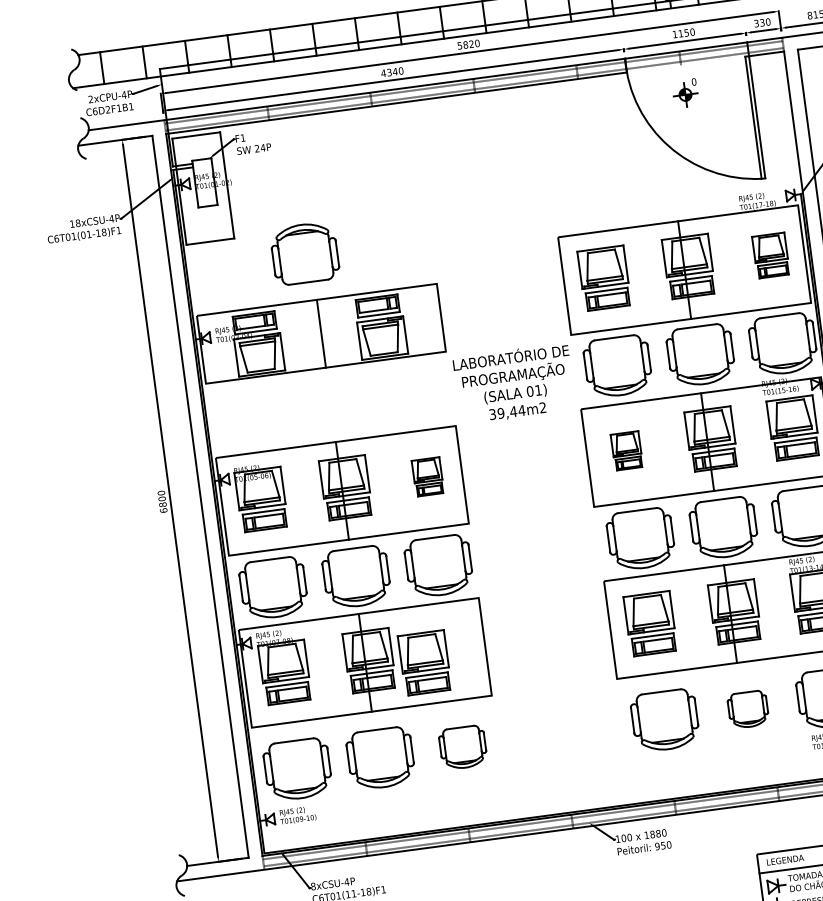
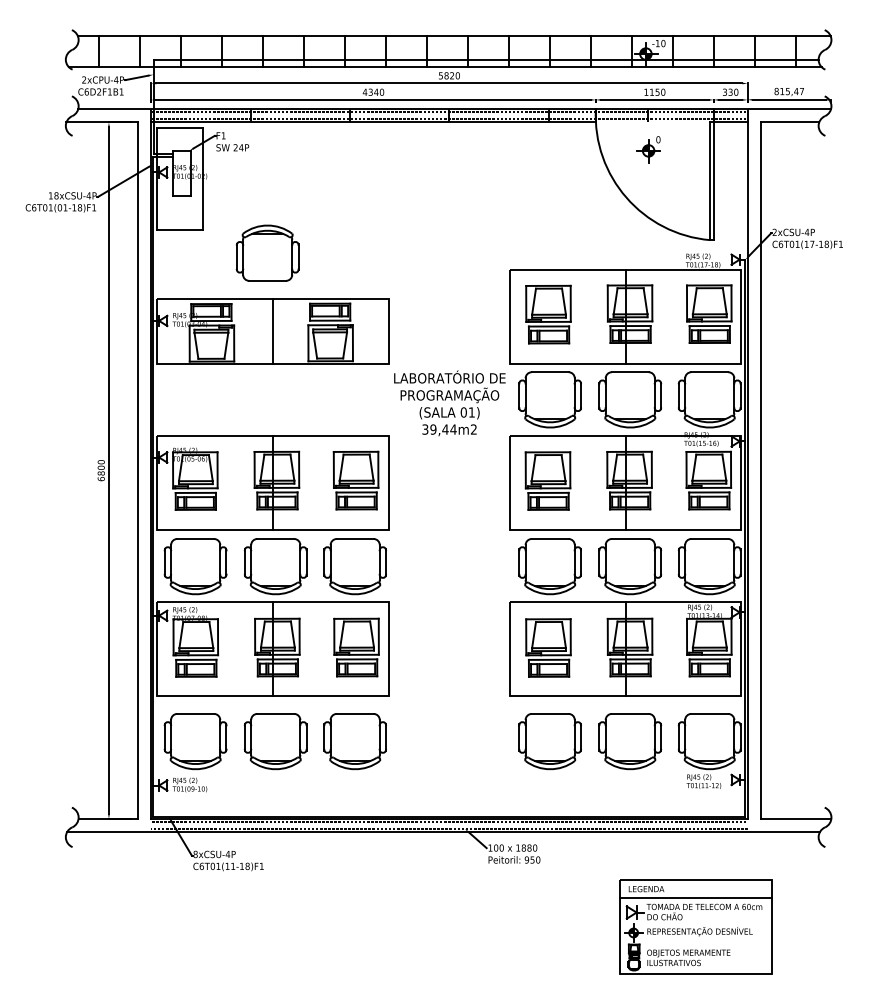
part: (771, 254) -> (709, 313), size x1.43
part: (626, 450) -> (547, 480), size x1.67
part: (427, 476) -> (355, 480), size x1.67
part: (424, 662) -> (356, 647), moved
part: (748, 709) -> (630, 741), size x1.67
part: (462, 747) -> (354, 741), size x1.43

